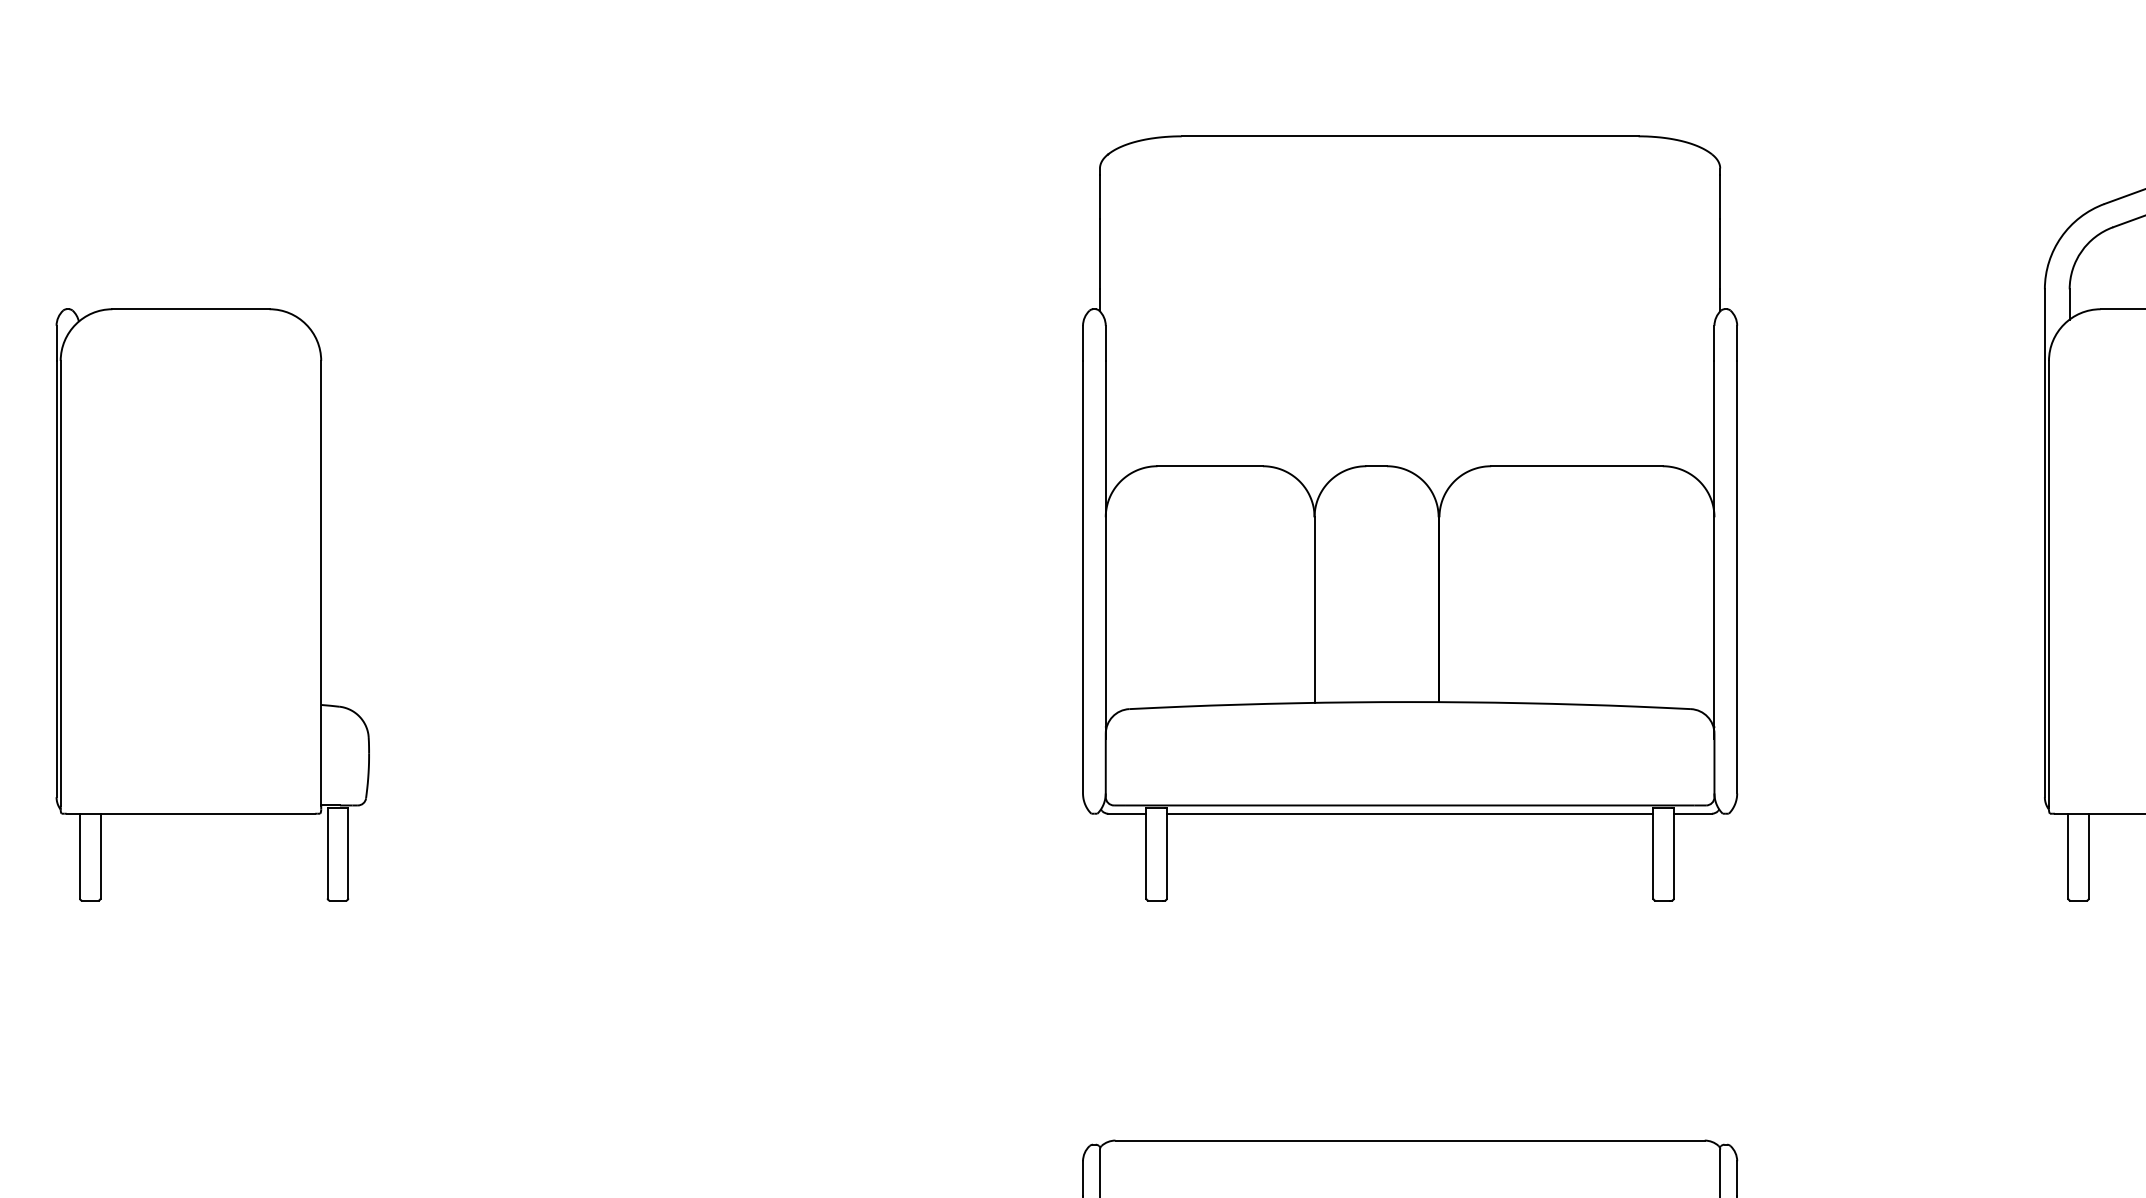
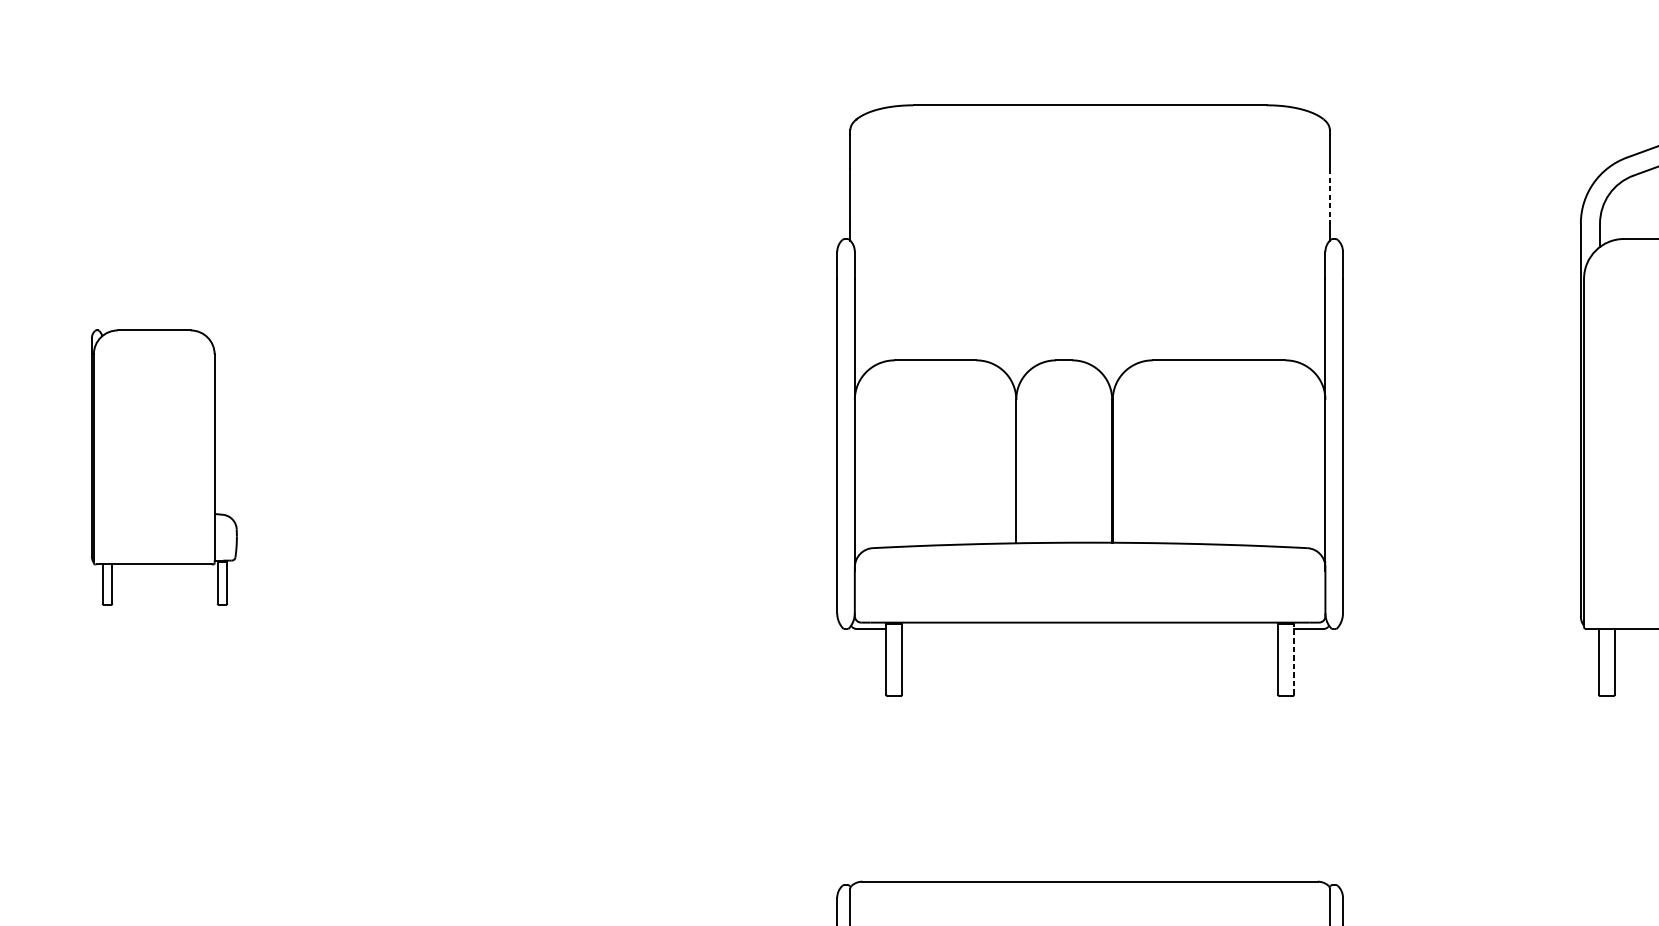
line: (1720, 254) -> (1330, 196), solid -> dashed
part: (212, 604) -> (164, 467), size x0.6
line: (1409, 813) -> (1089, 628), removed
line: (1673, 852) -> (1293, 658), solid -> dashed

